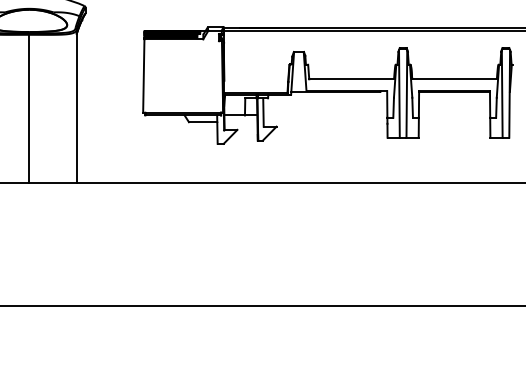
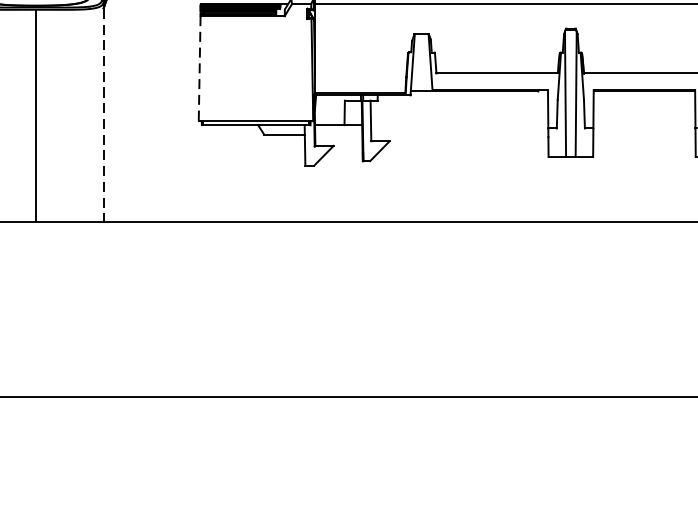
line: (143, 75) -> (199, 67), solid -> dashed
line: (76, 108) -> (103, 115), solid -> dashed

